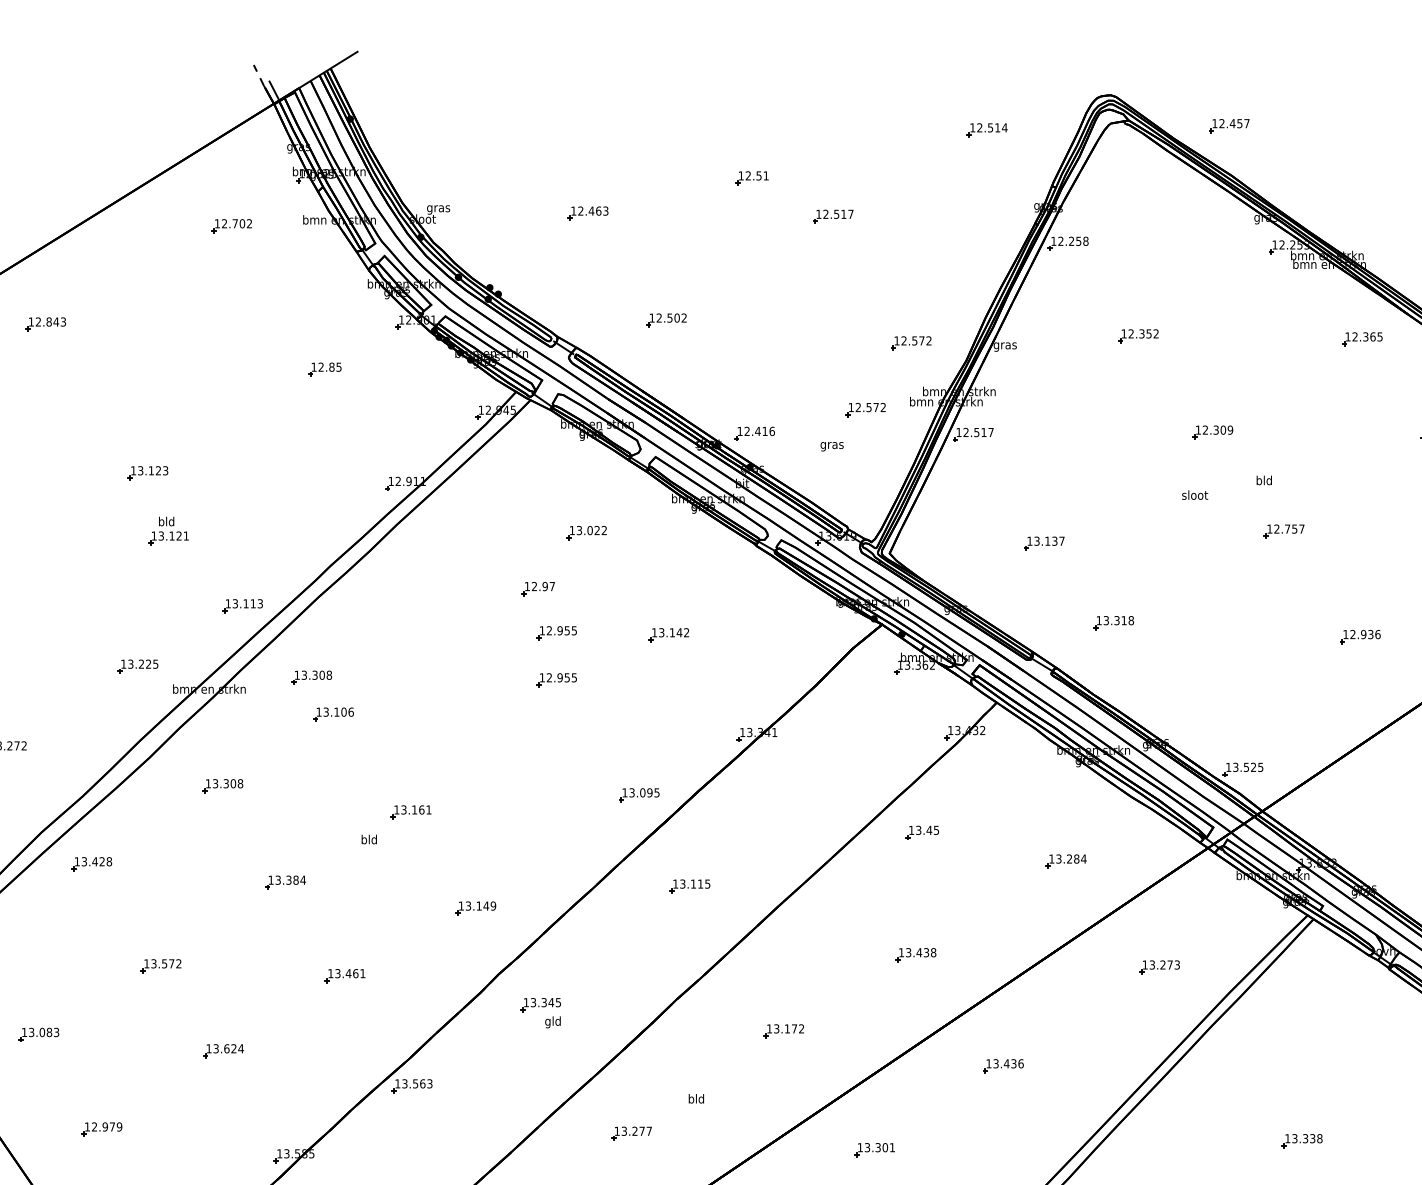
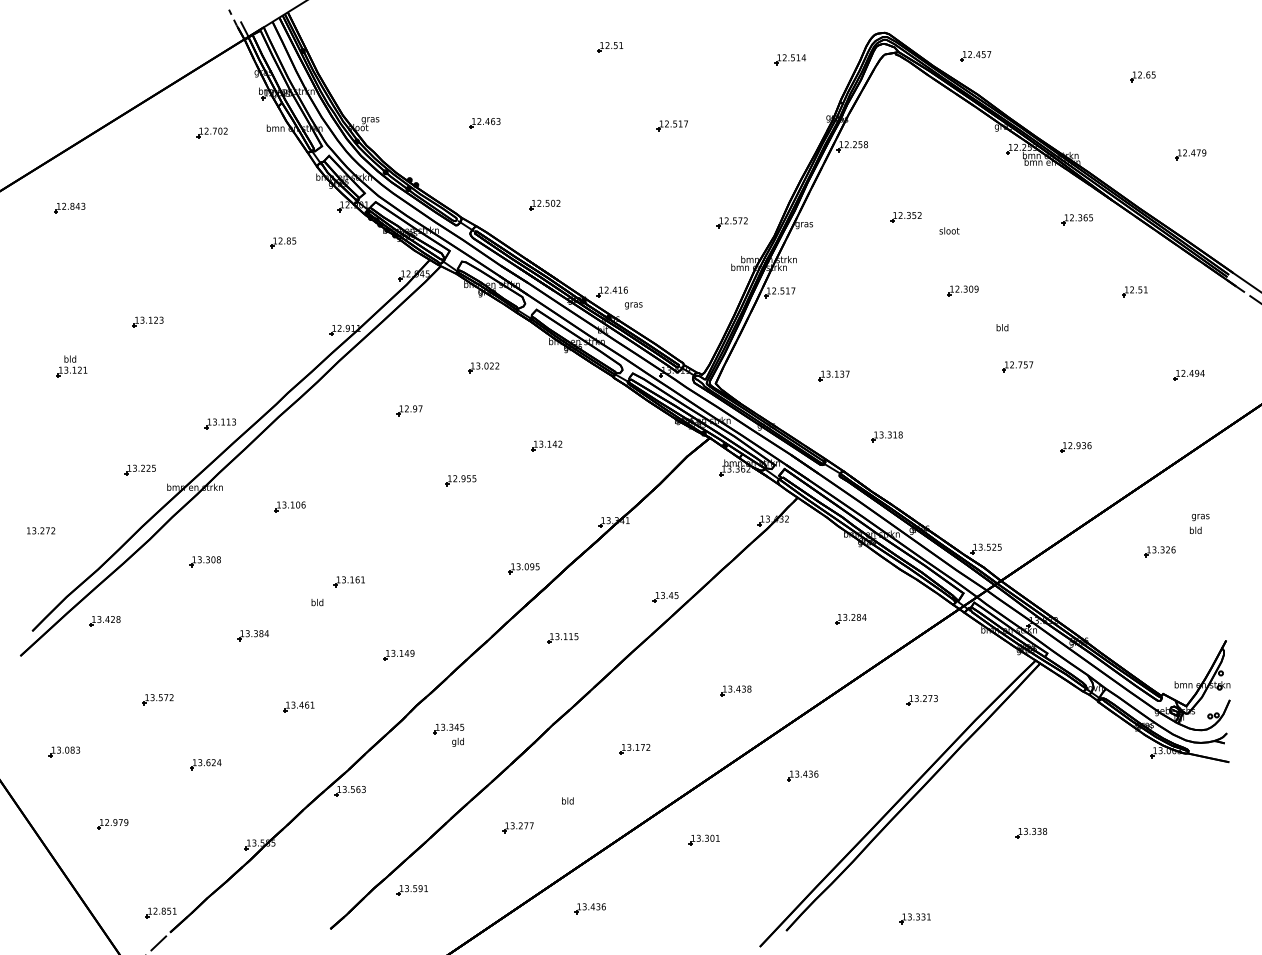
part: (752, 178) -> (610, 47), moved
part: (864, 409) -> (696, 273), removed
text: (831, 446) -> (633, 305), moved
text: (1195, 494) -> (949, 230), moved
part: (168, 531) -> (71, 366), moved
part: (537, 588) -> (409, 410), moved
part: (556, 633) -> (460, 444), removed
part: (310, 677) -> (272, 478), removed
part: (922, 832) -> (665, 597), moved

